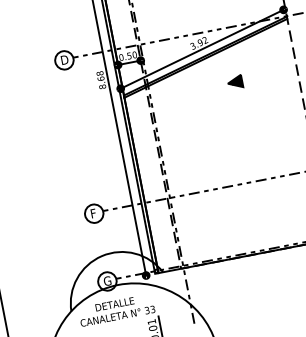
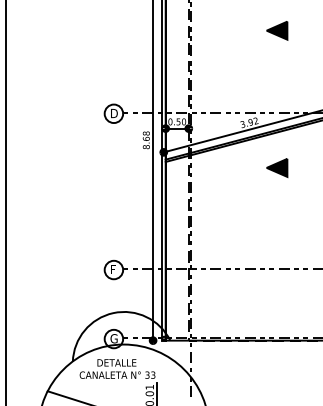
part: (235, 81) -> (277, 167), size x1.43

